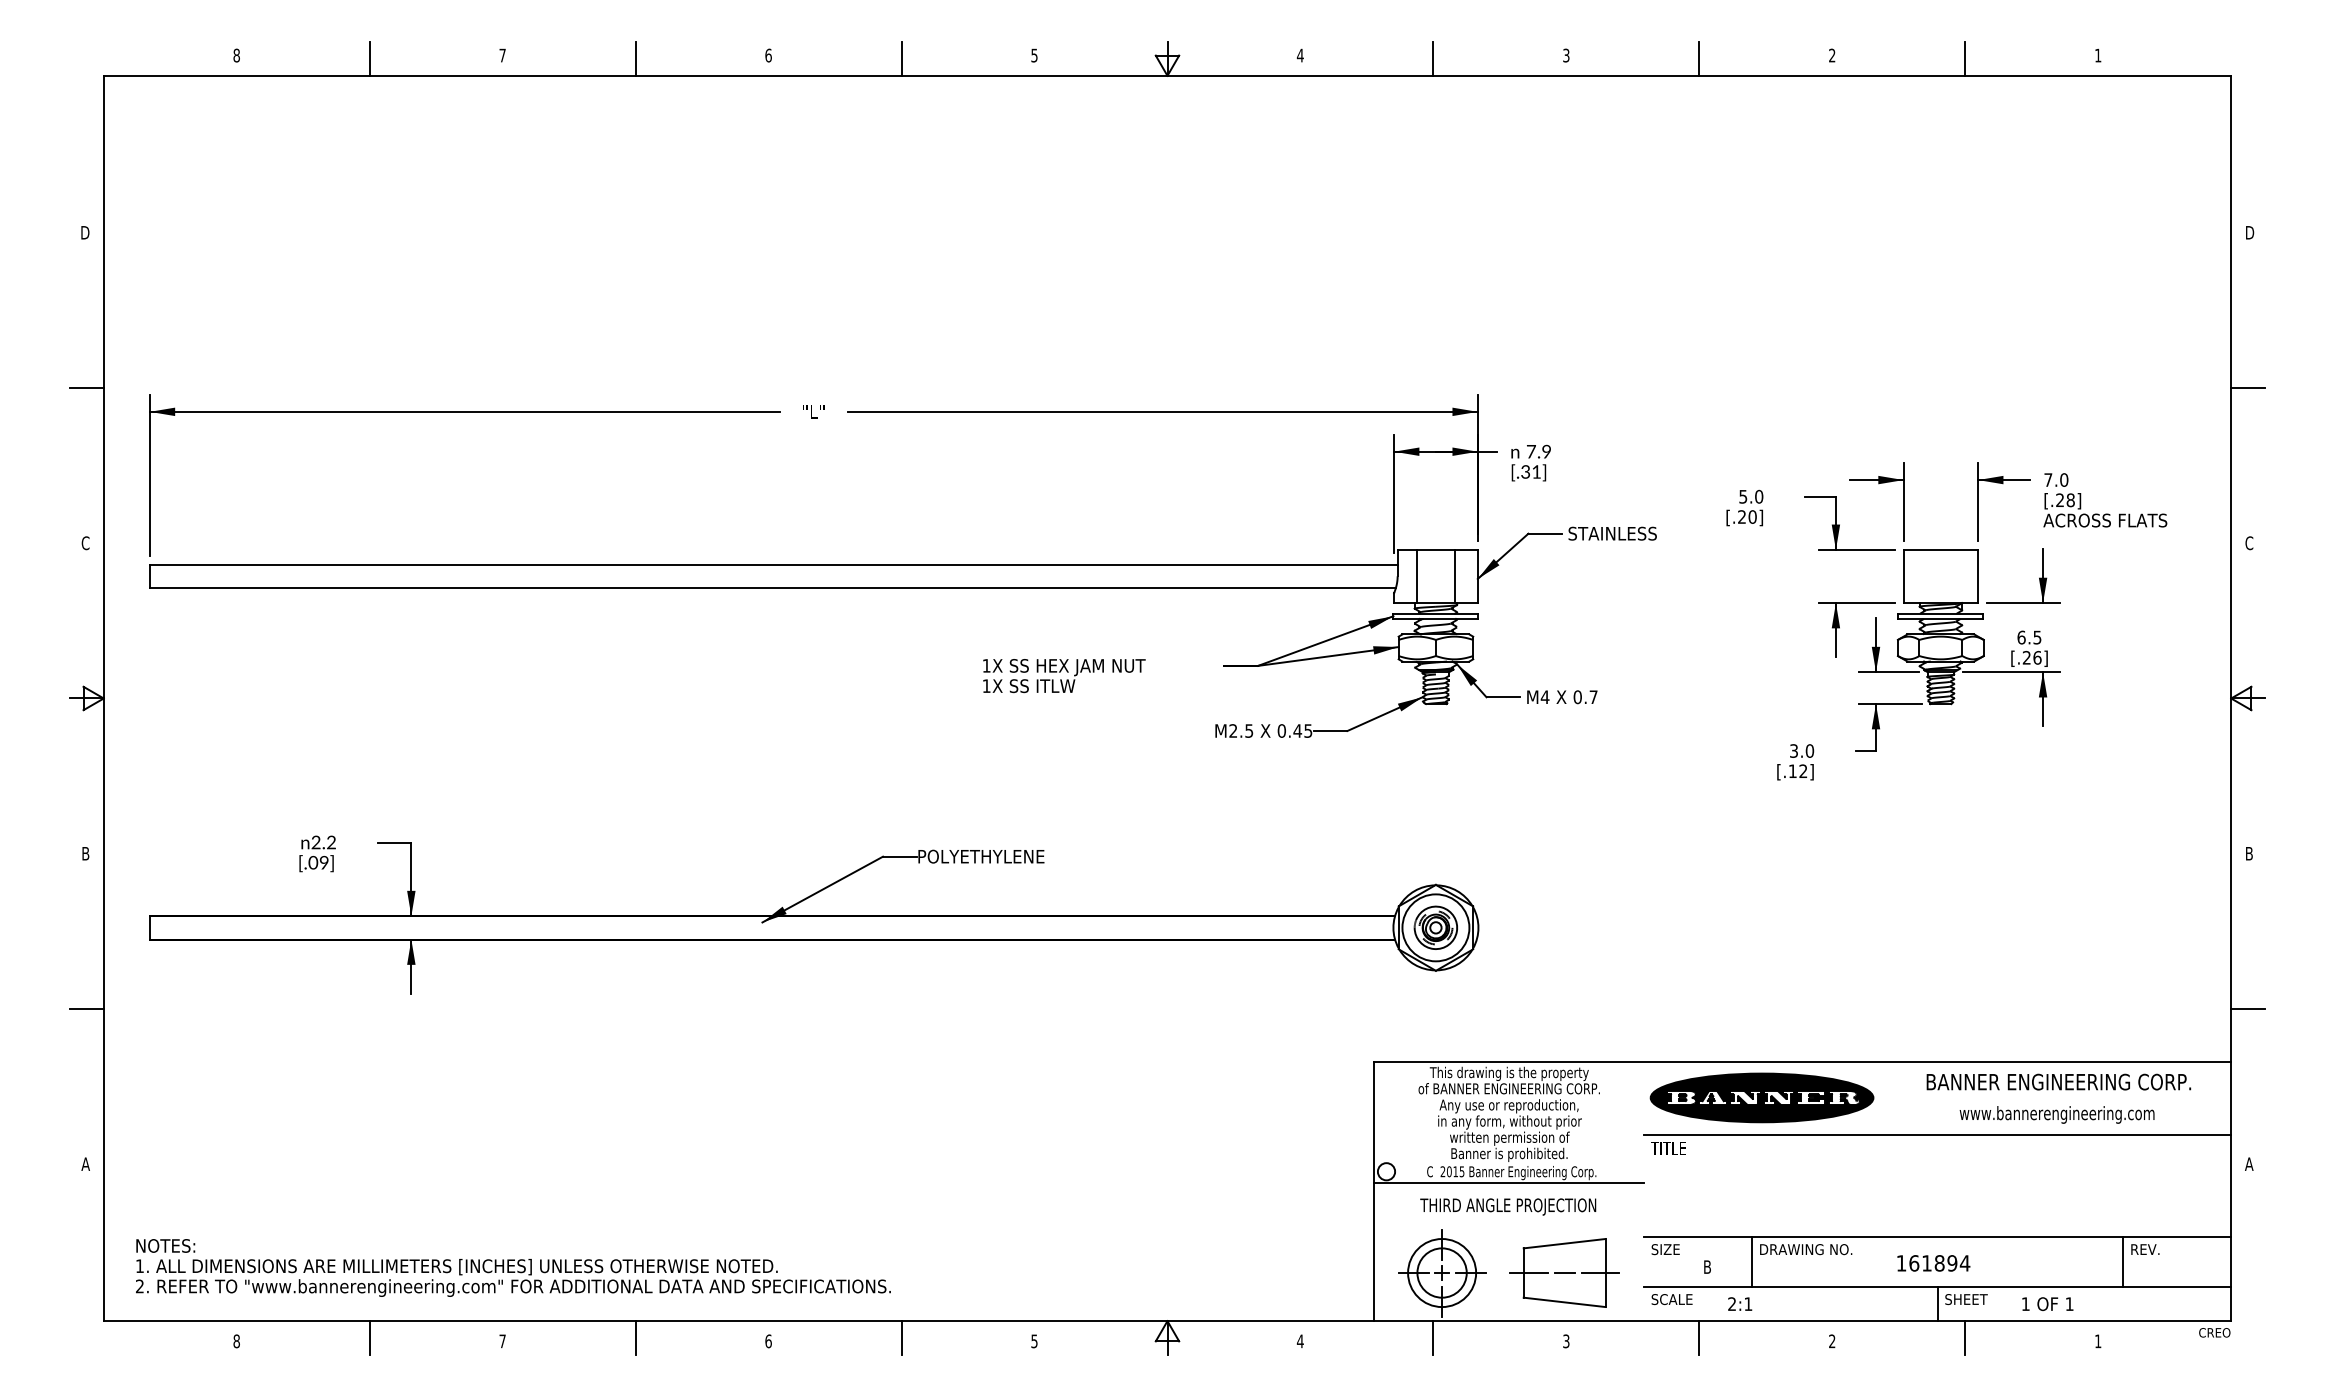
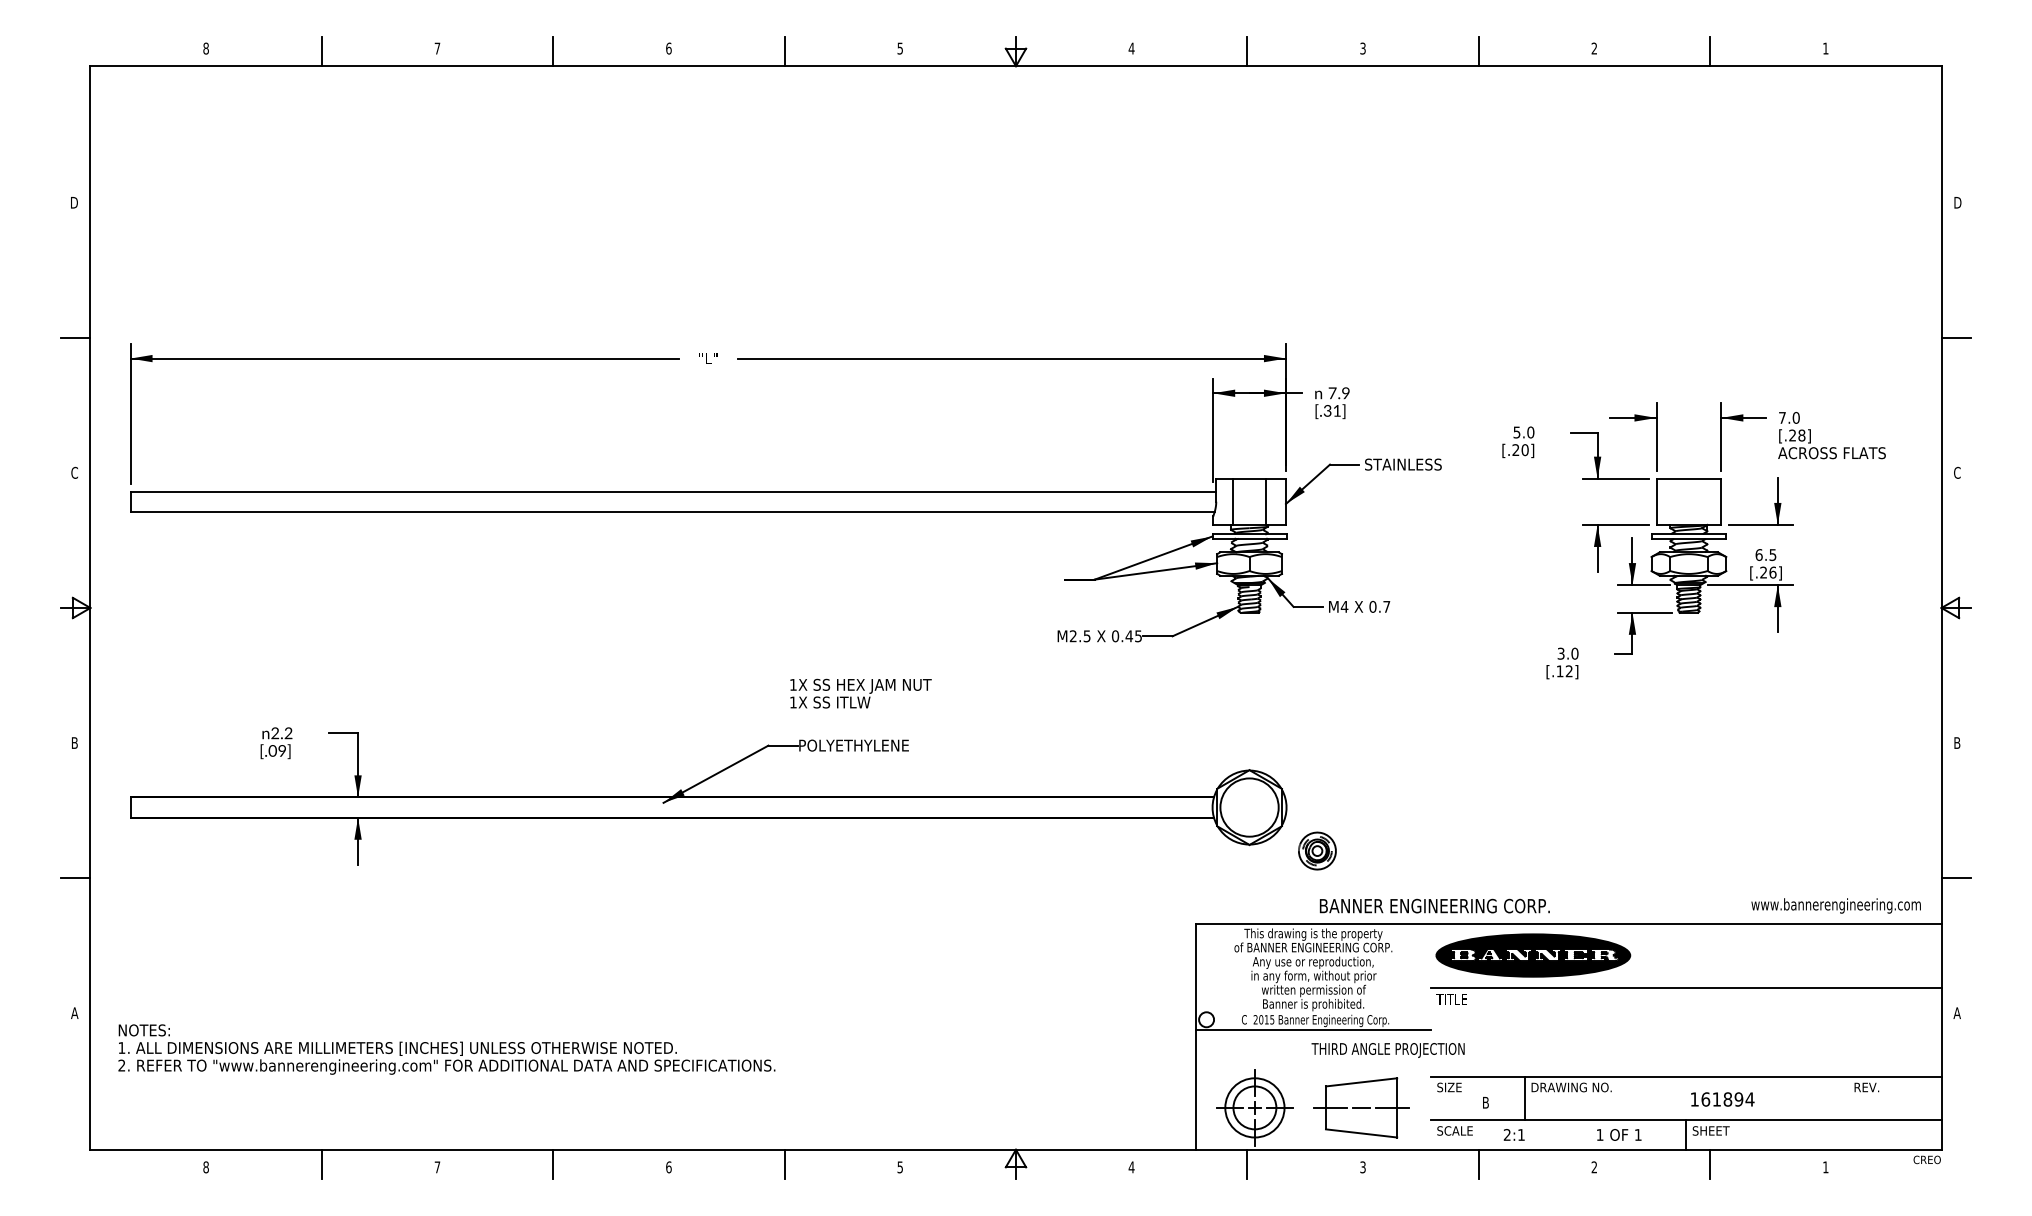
text: (1064, 676) -> (861, 694), moved
part: (1435, 927) -> (1317, 850), moved
text: (2058, 1081) -> (1434, 905), moved
text: (2056, 1114) -> (1835, 905), moved
text: (1508, 1206) -> (1388, 1050), moved
line: (2123, 1262) -> (1847, 1098), removed
text: (1933, 1263) -> (1722, 1099), moved
text: (513, 1267) -> (446, 1049), moved
text: (2047, 1303) -> (1618, 1134), moved

